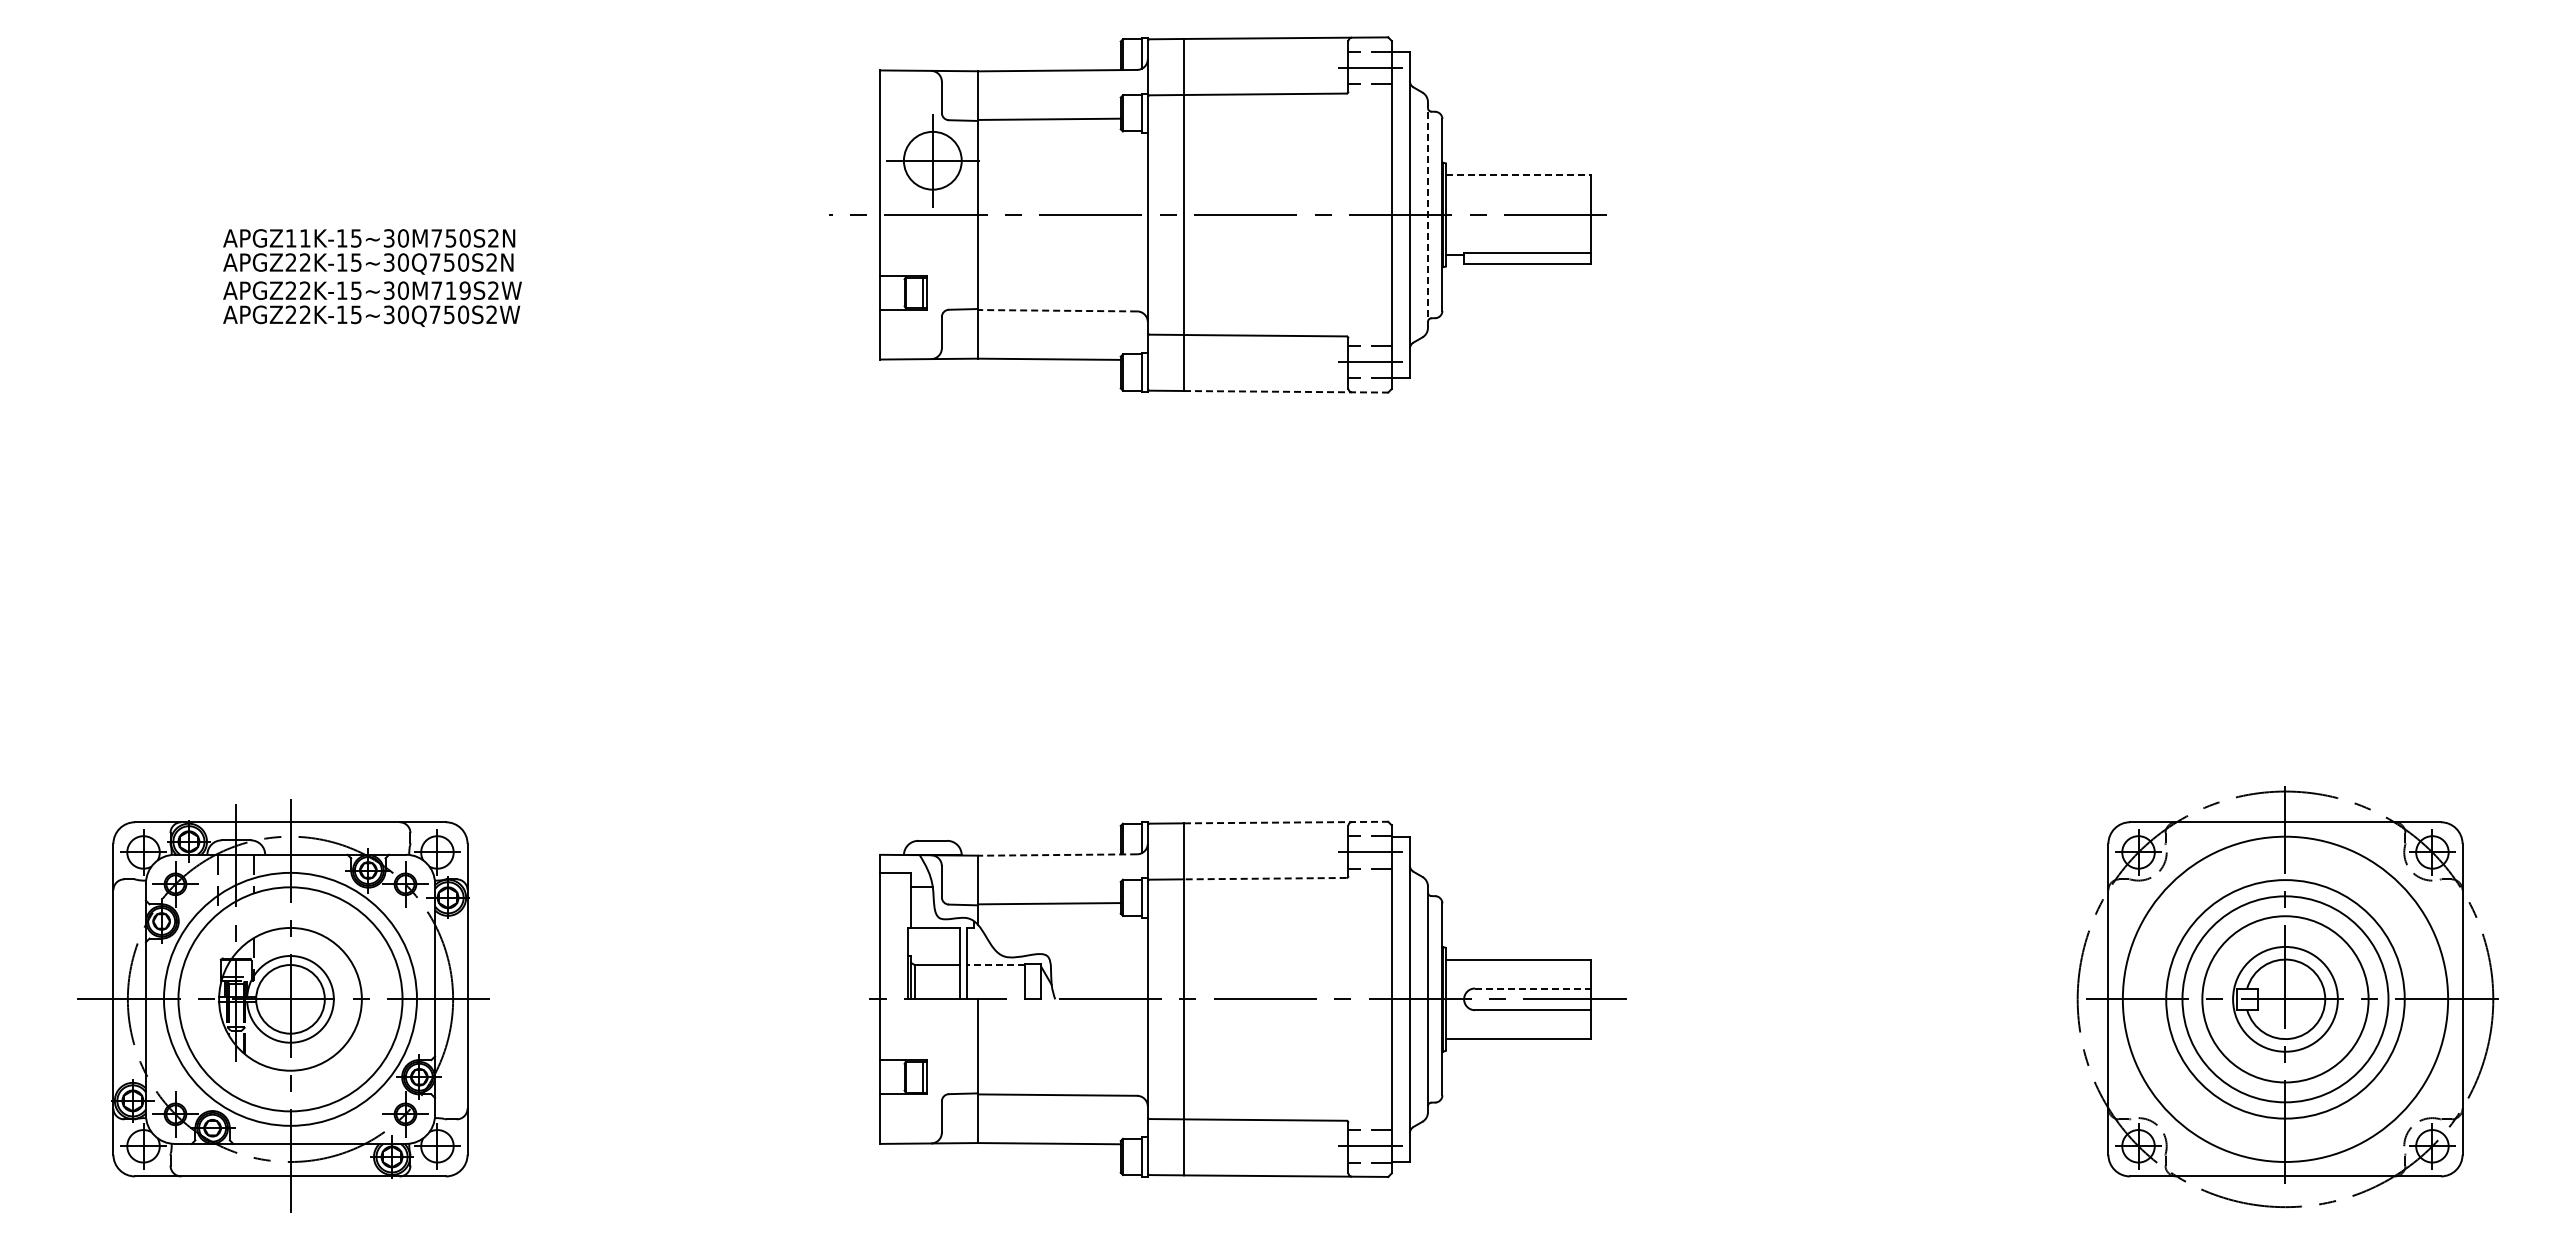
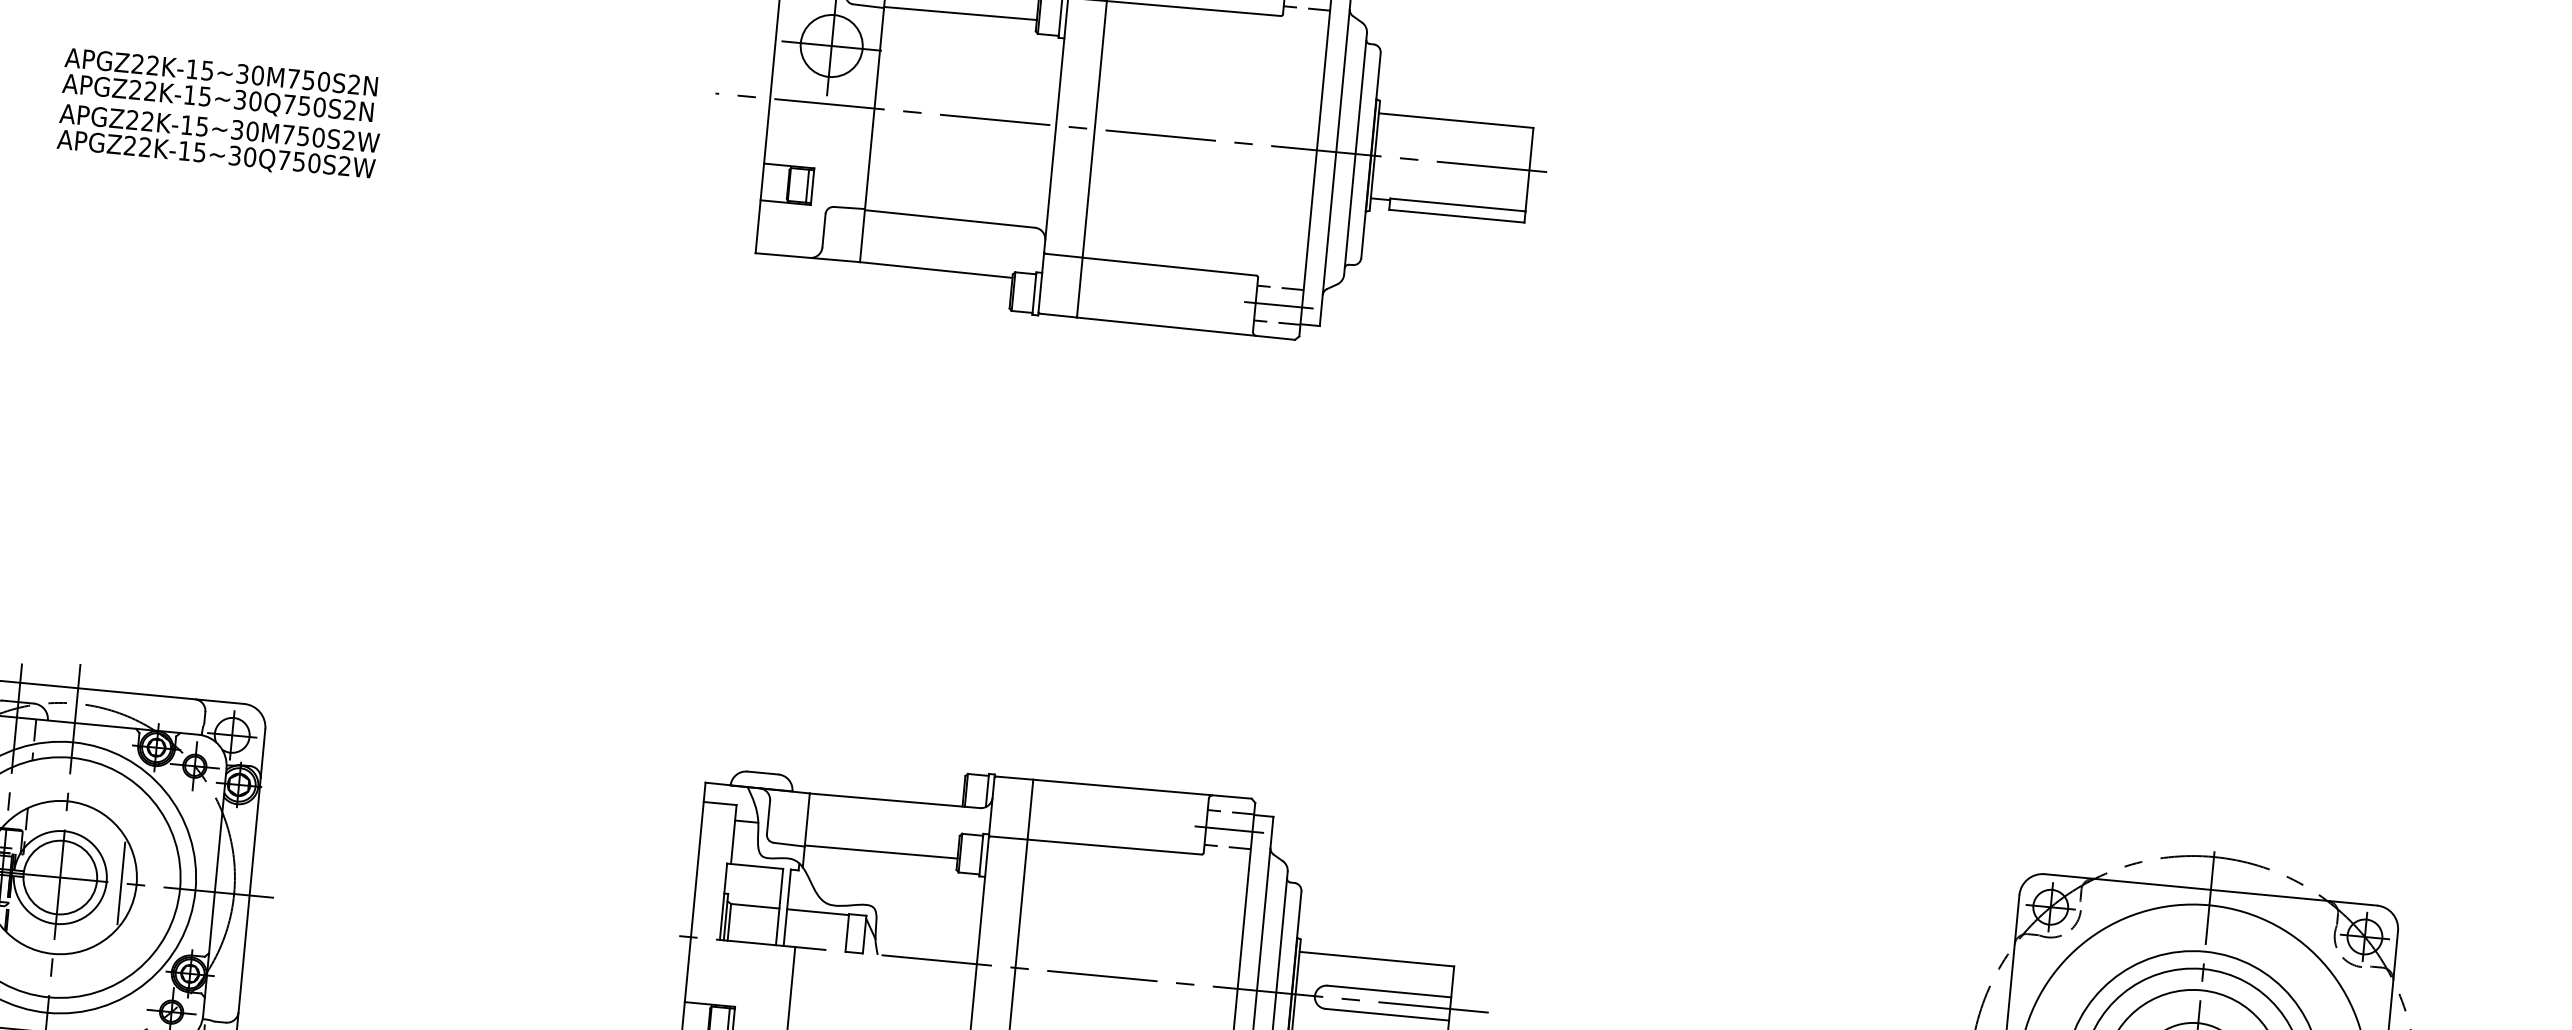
line: (1518, 175) -> (1456, 120), dashed -> solid
line: (1427, 215) -> (1355, 154), dashed -> solid
text: (297, 238) -> (144, 64), APGZ11K-15~30M750S2N -> APGZ22K-15~30M750S2N
text: (457, 290) -> (310, 136), APGZ22K-15~30M719S2W -> APGZ22K-15~30M750S2W
line: (1057, 310) -> (949, 218), dashed -> solid
line: (1286, 391) -> (1186, 328), dashed -> solid
line: (1286, 822) -> (1142, 789), dashed -> solid
line: (1057, 855) -> (894, 801), dashed -> solid
line: (1264, 878) -> (1113, 846), dashed -> solid
line: (996, 965) -> (818, 912), dashed -> solid
line: (1532, 988) -> (1389, 991), dashed -> solid
line: (347, 999) -> (121, 883), added

